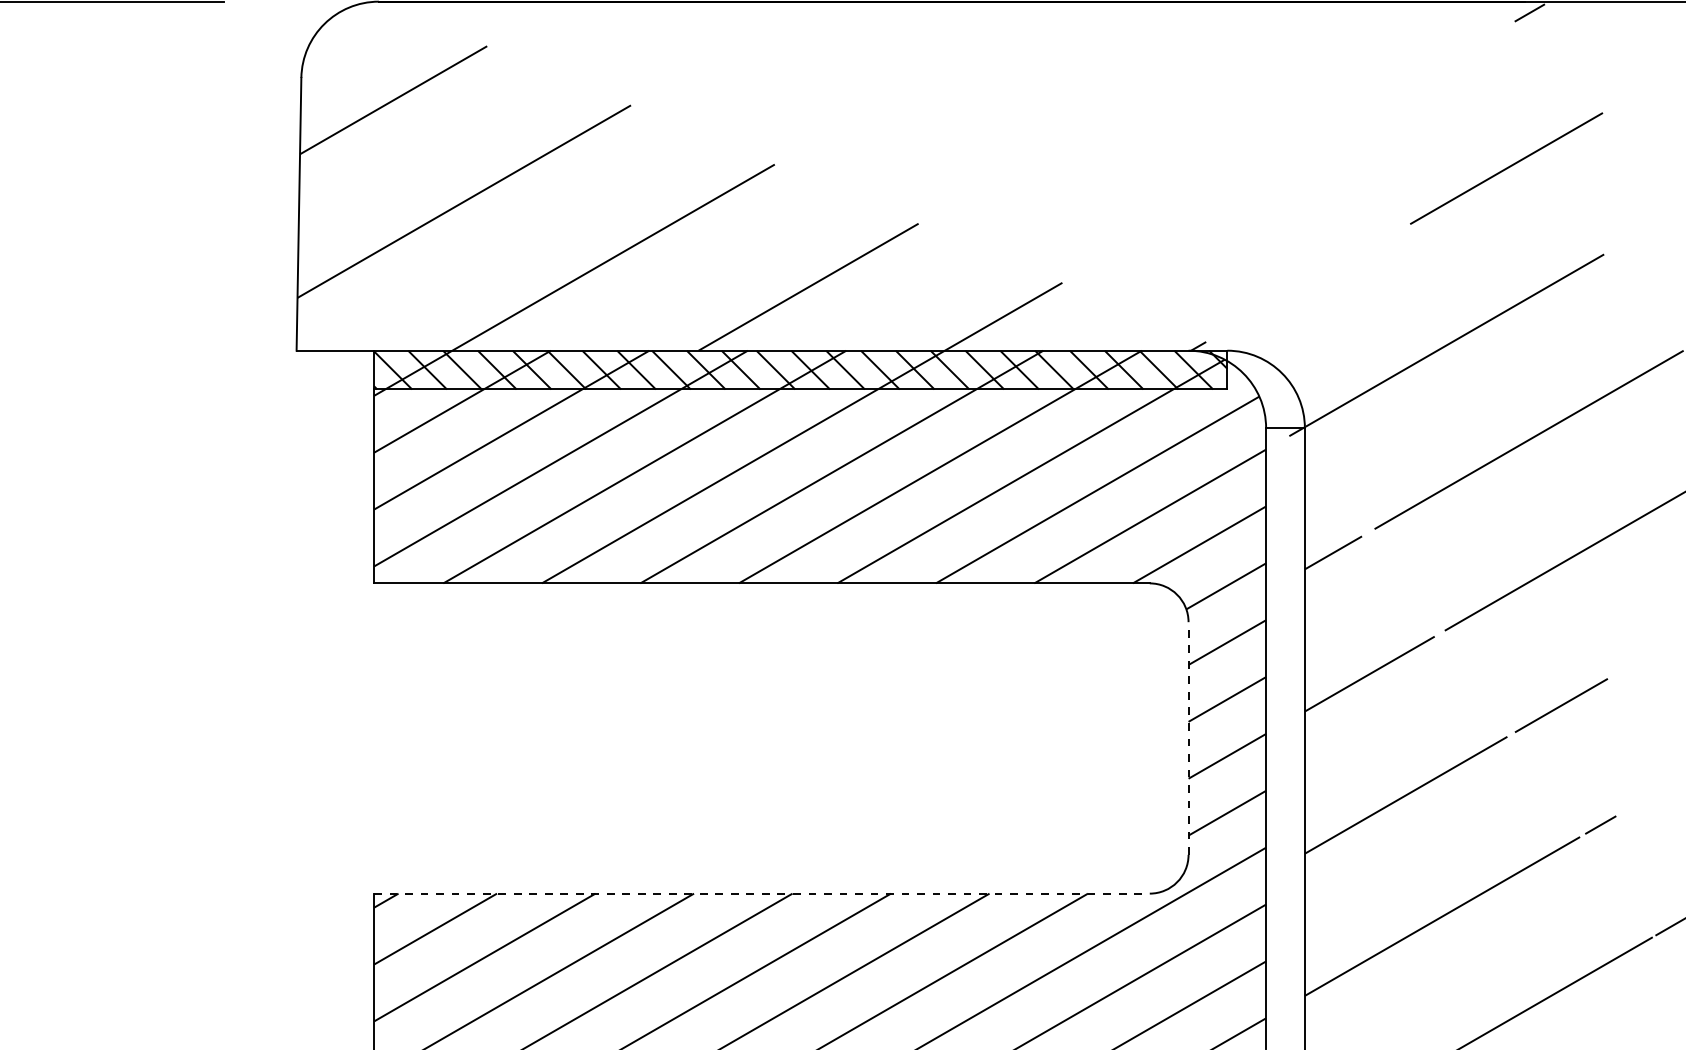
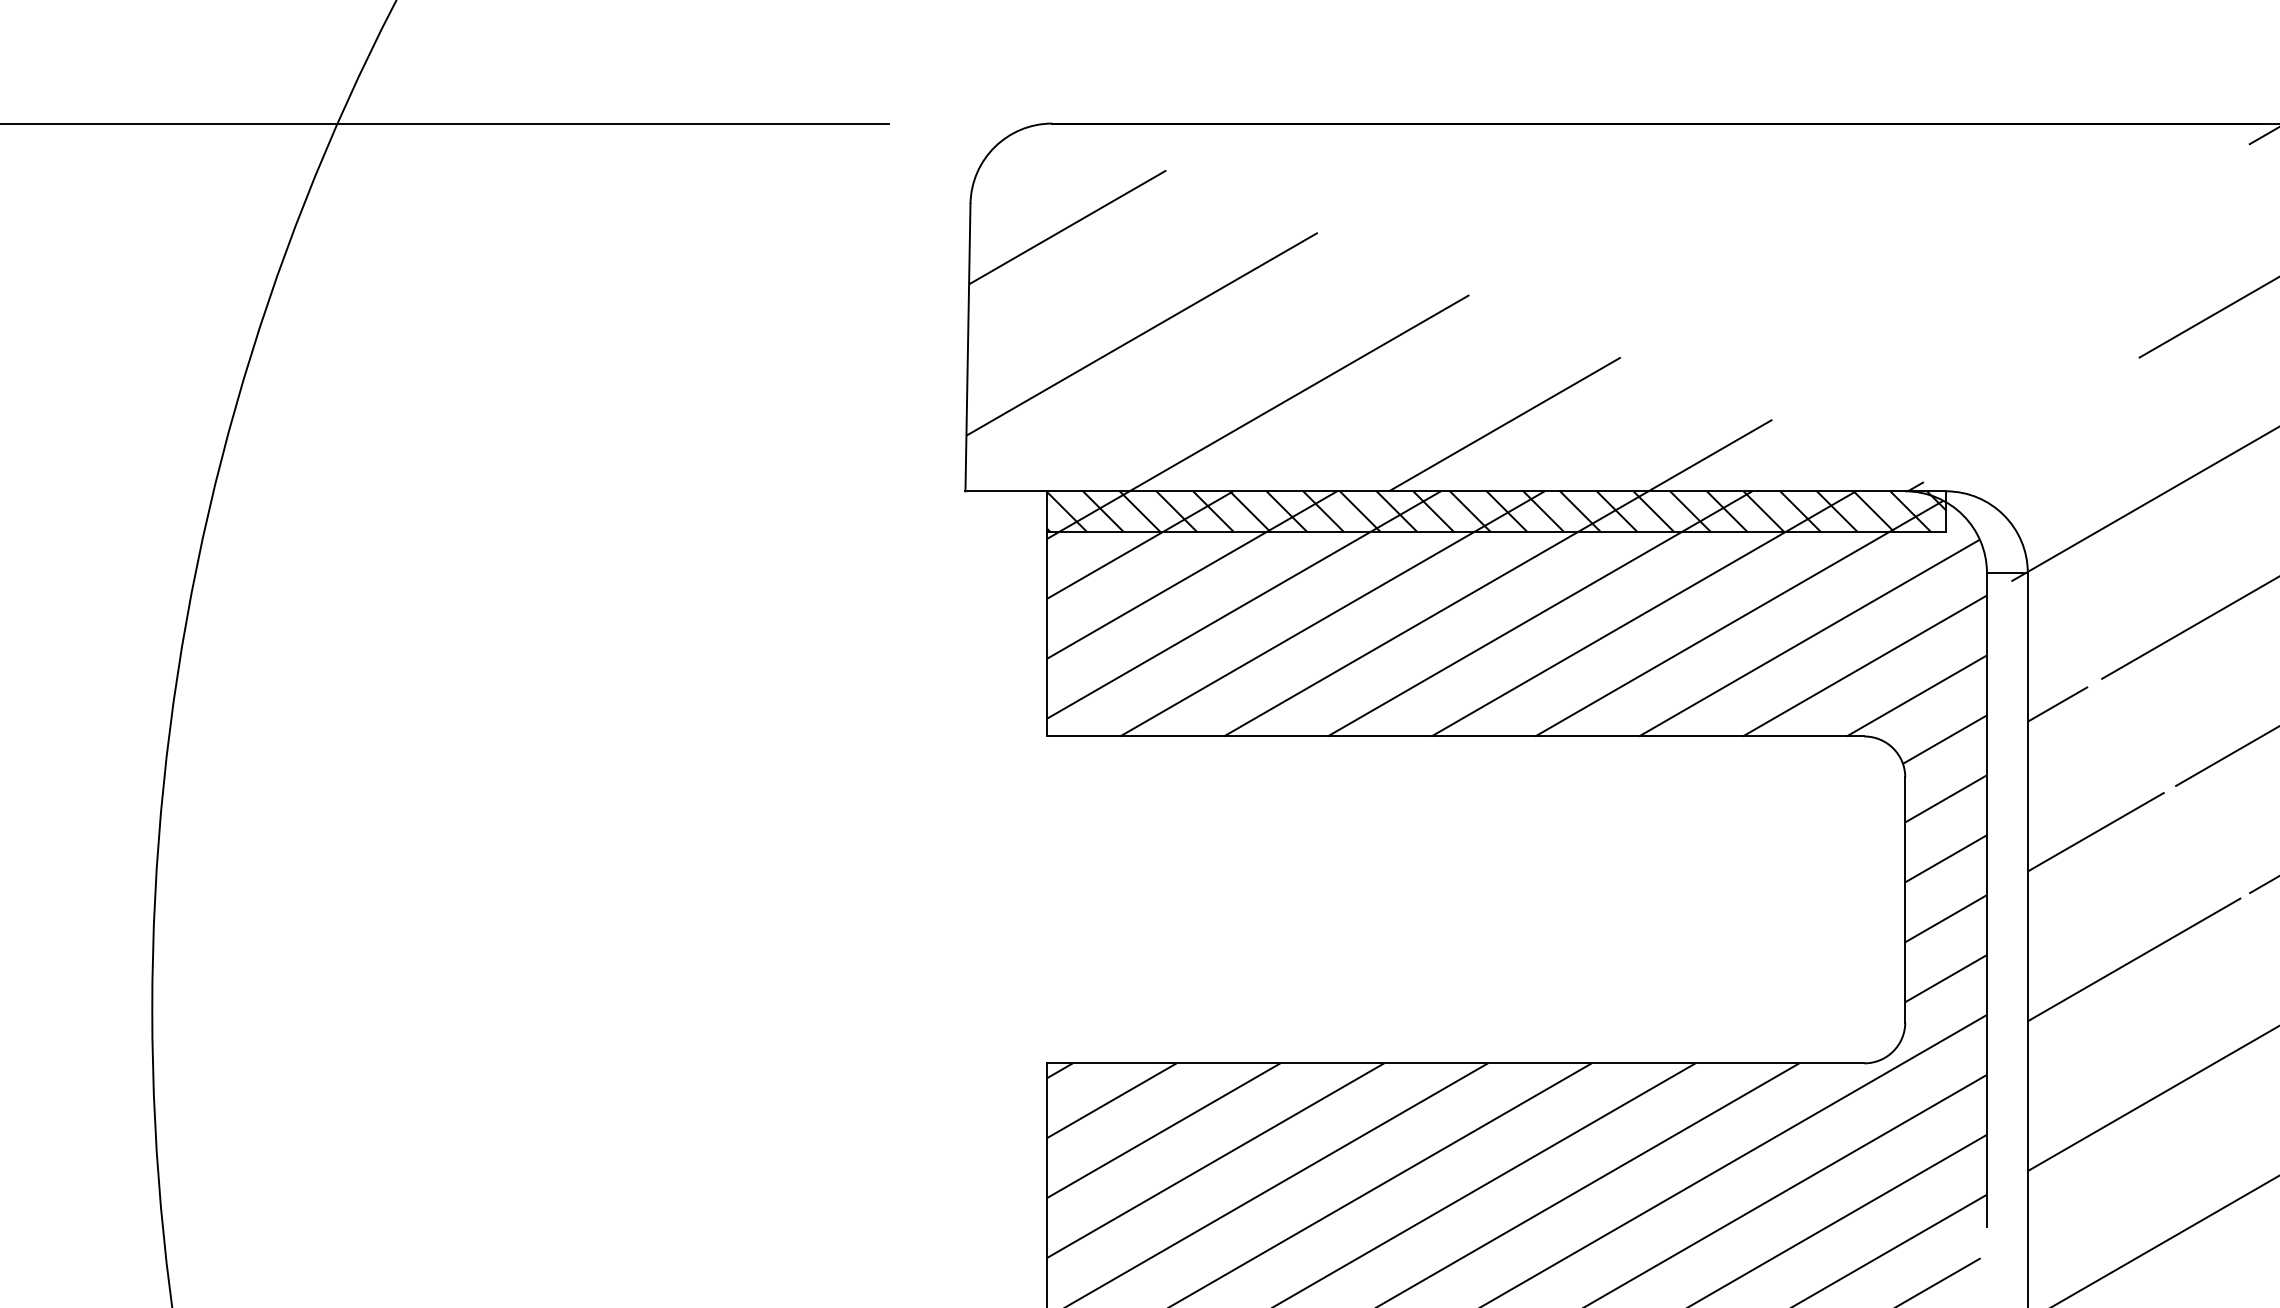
line: (1188, 738) -> (1905, 899), dashed -> solid
line: (761, 893) -> (1455, 1063), dashed -> solid

